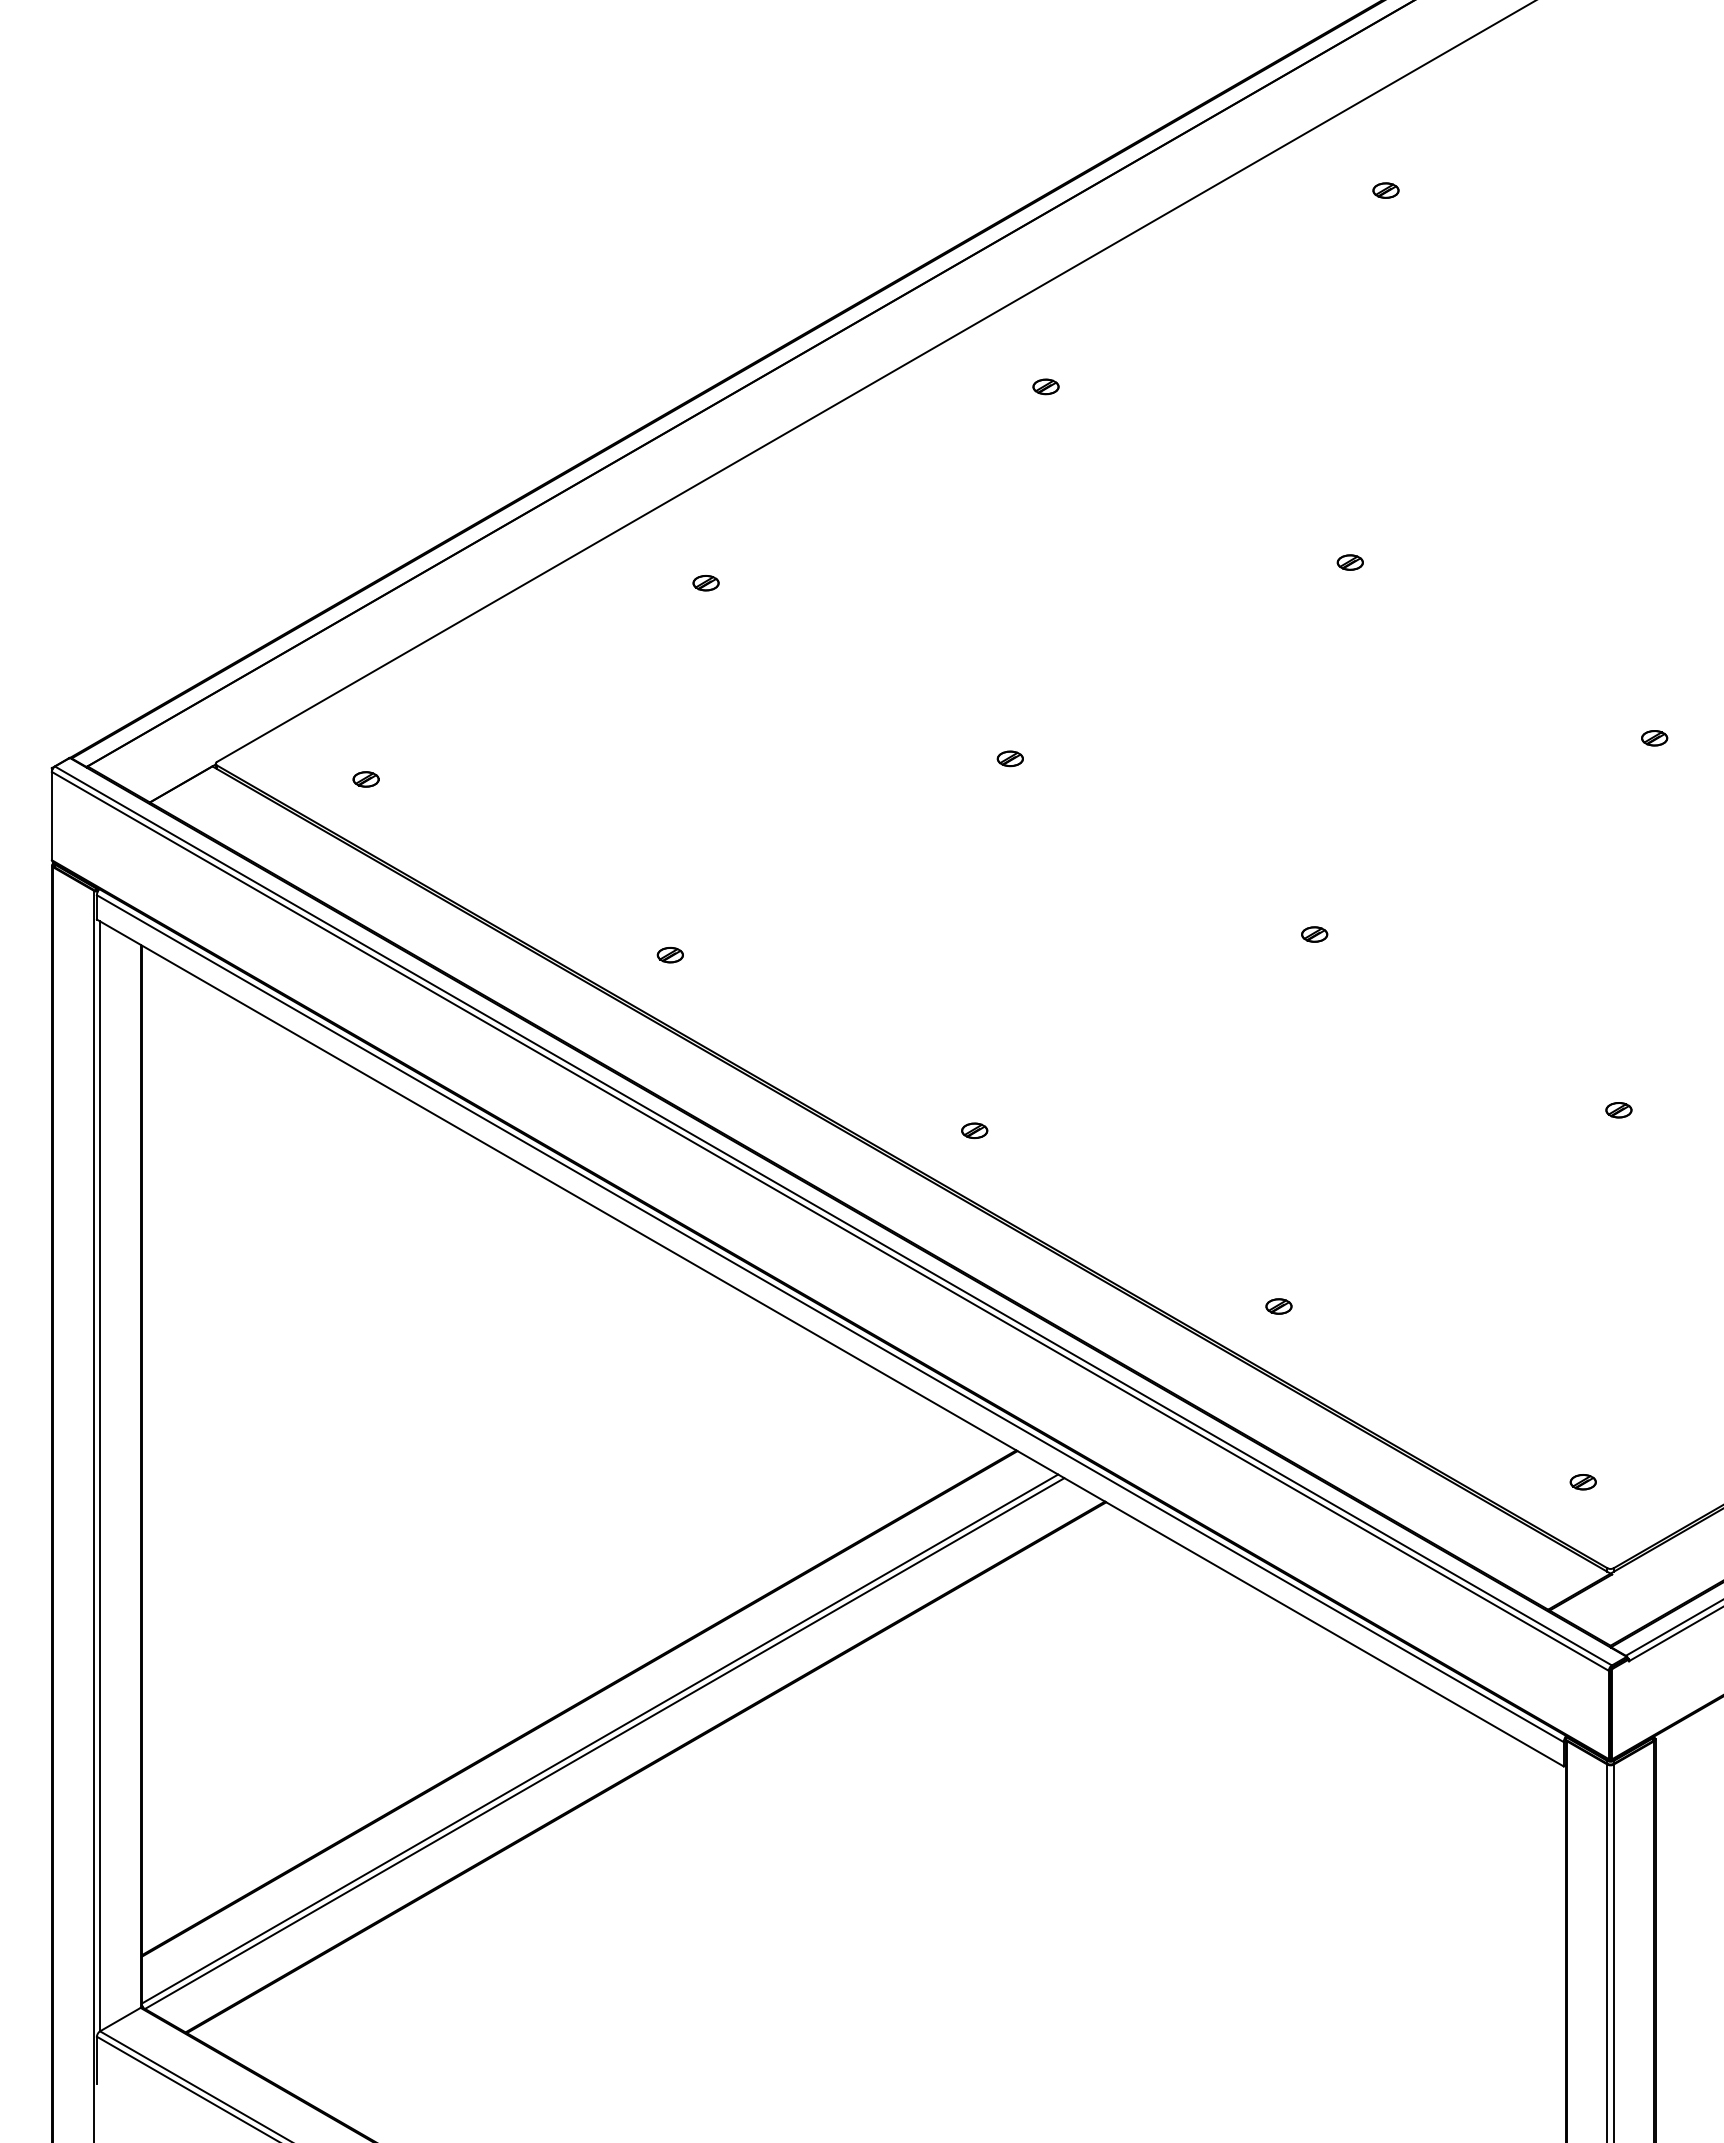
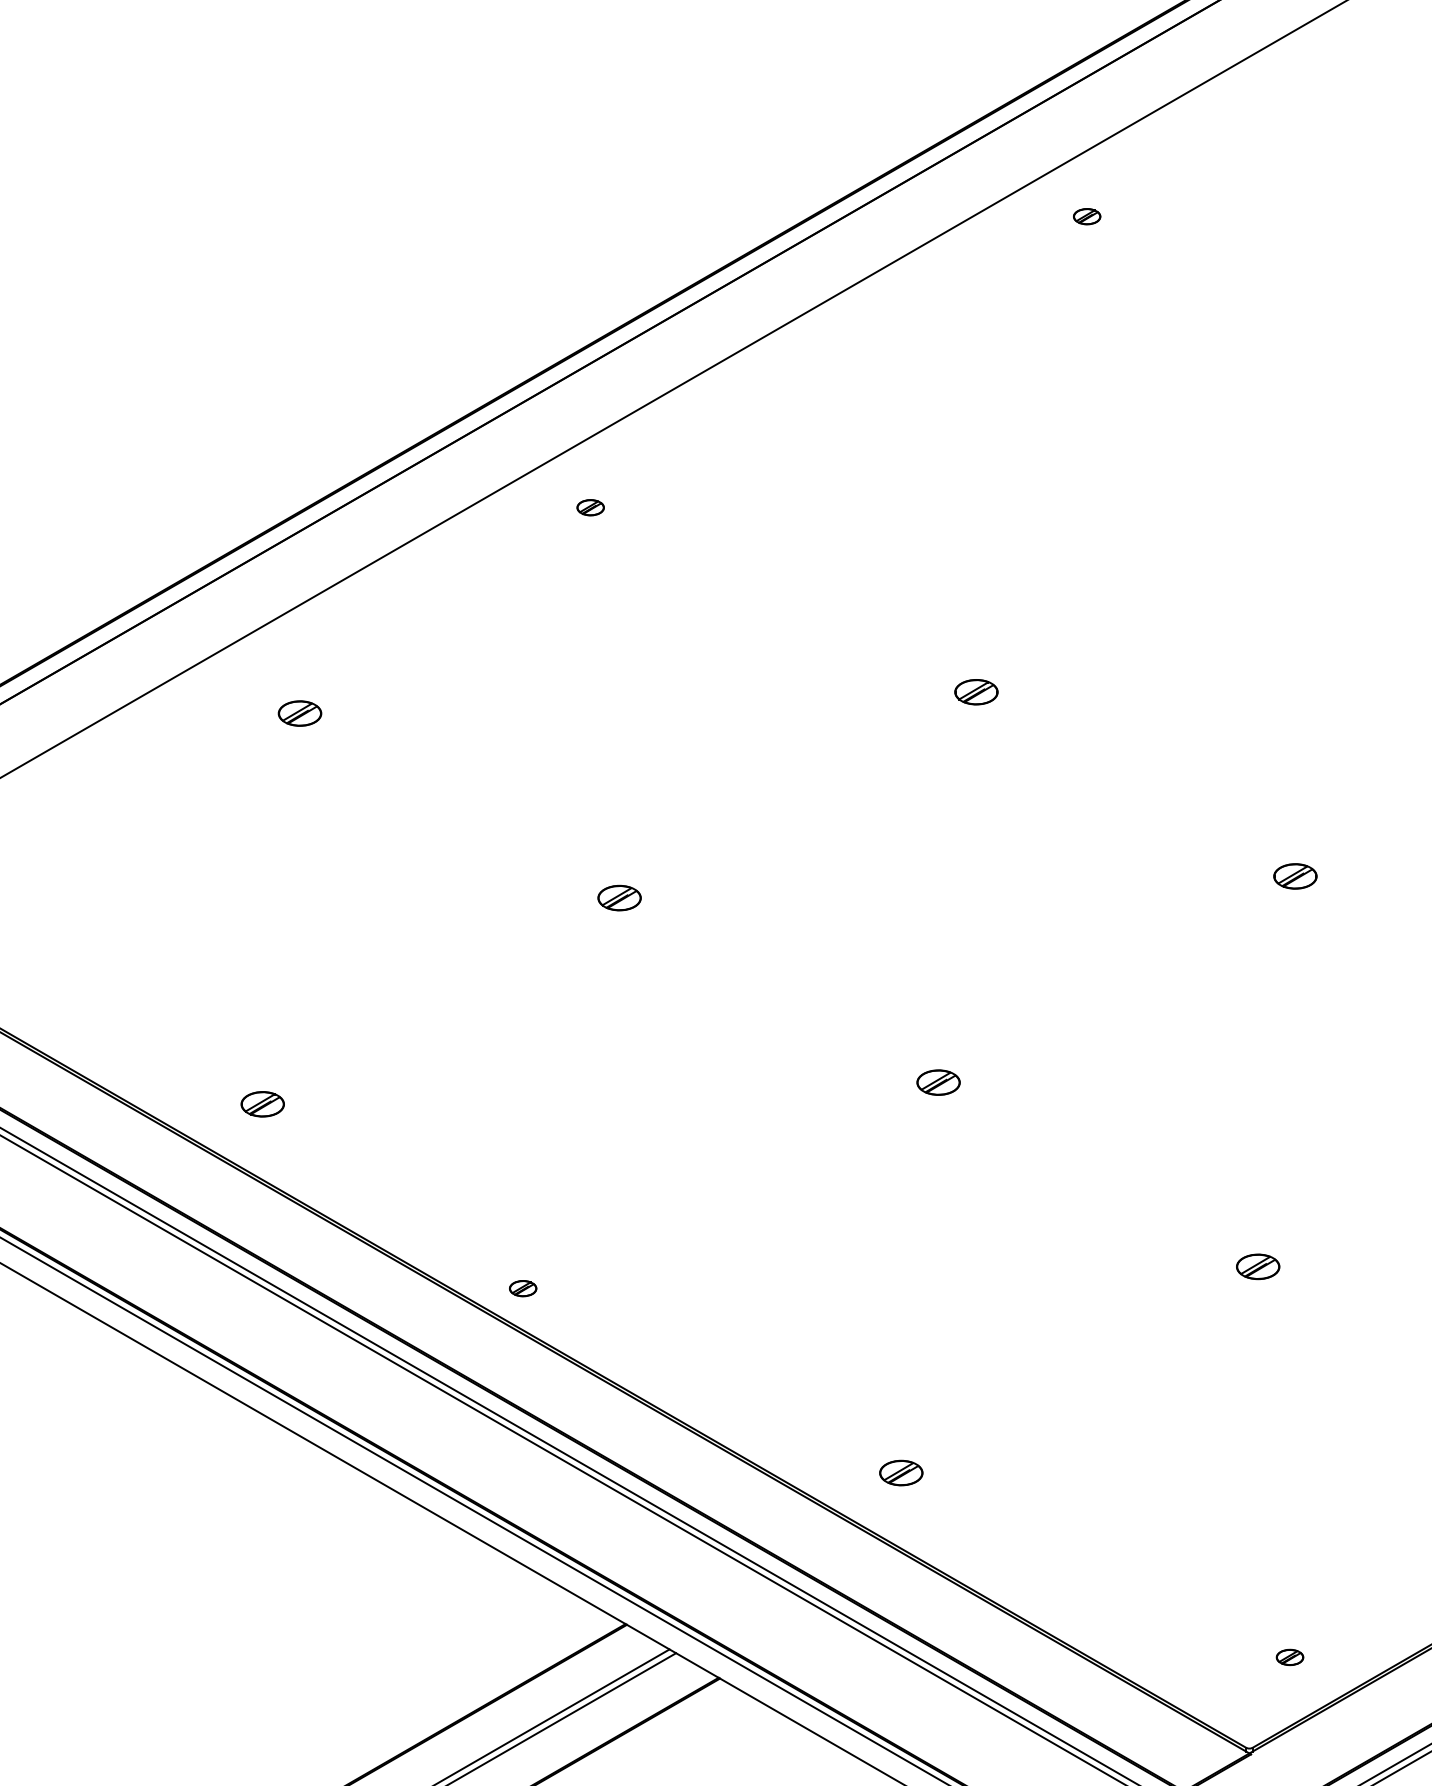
part: (1385, 190) -> (1086, 216), moved
part: (1045, 386) -> (590, 507), moved
part: (1349, 562) -> (975, 692), size x1.6
part: (705, 583) -> (299, 714), size x1.6
part: (1654, 738) -> (1295, 876), size x1.6
part: (1009, 758) -> (618, 897), size x1.6
part: (1314, 934) -> (938, 1082), size x1.6
part: (669, 954) -> (261, 1103), size x1.6
part: (1618, 1110) -> (1257, 1267), size x1.6
part: (974, 1130) -> (522, 1288), moved
part: (1278, 1306) -> (900, 1473), size x1.6
part: (1582, 1482) -> (1289, 1657), moved

